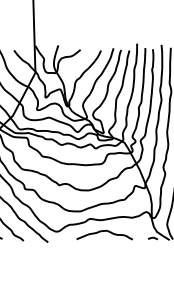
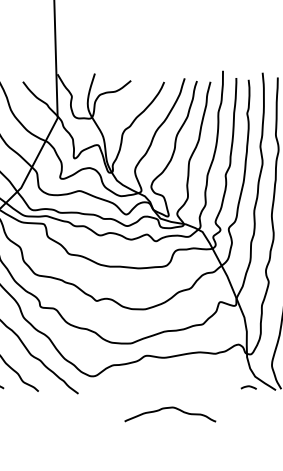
curve: (104, 231) -> (169, 408), moved

